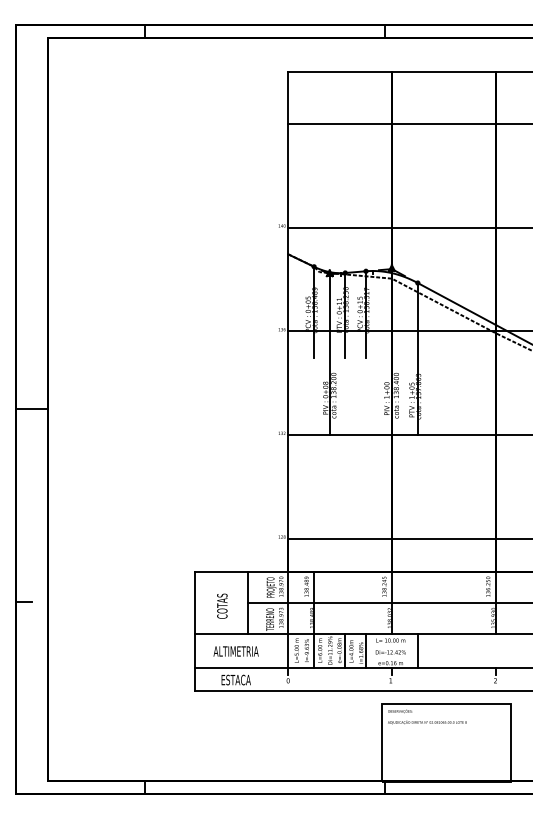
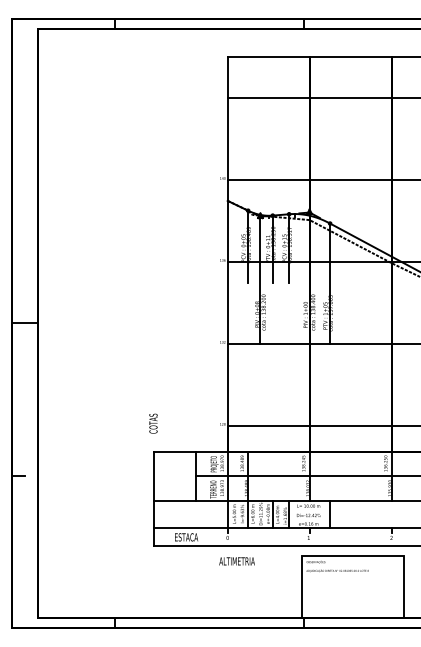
text: (222, 605) -> (153, 423), moved
text: (235, 651) -> (236, 561), moved

